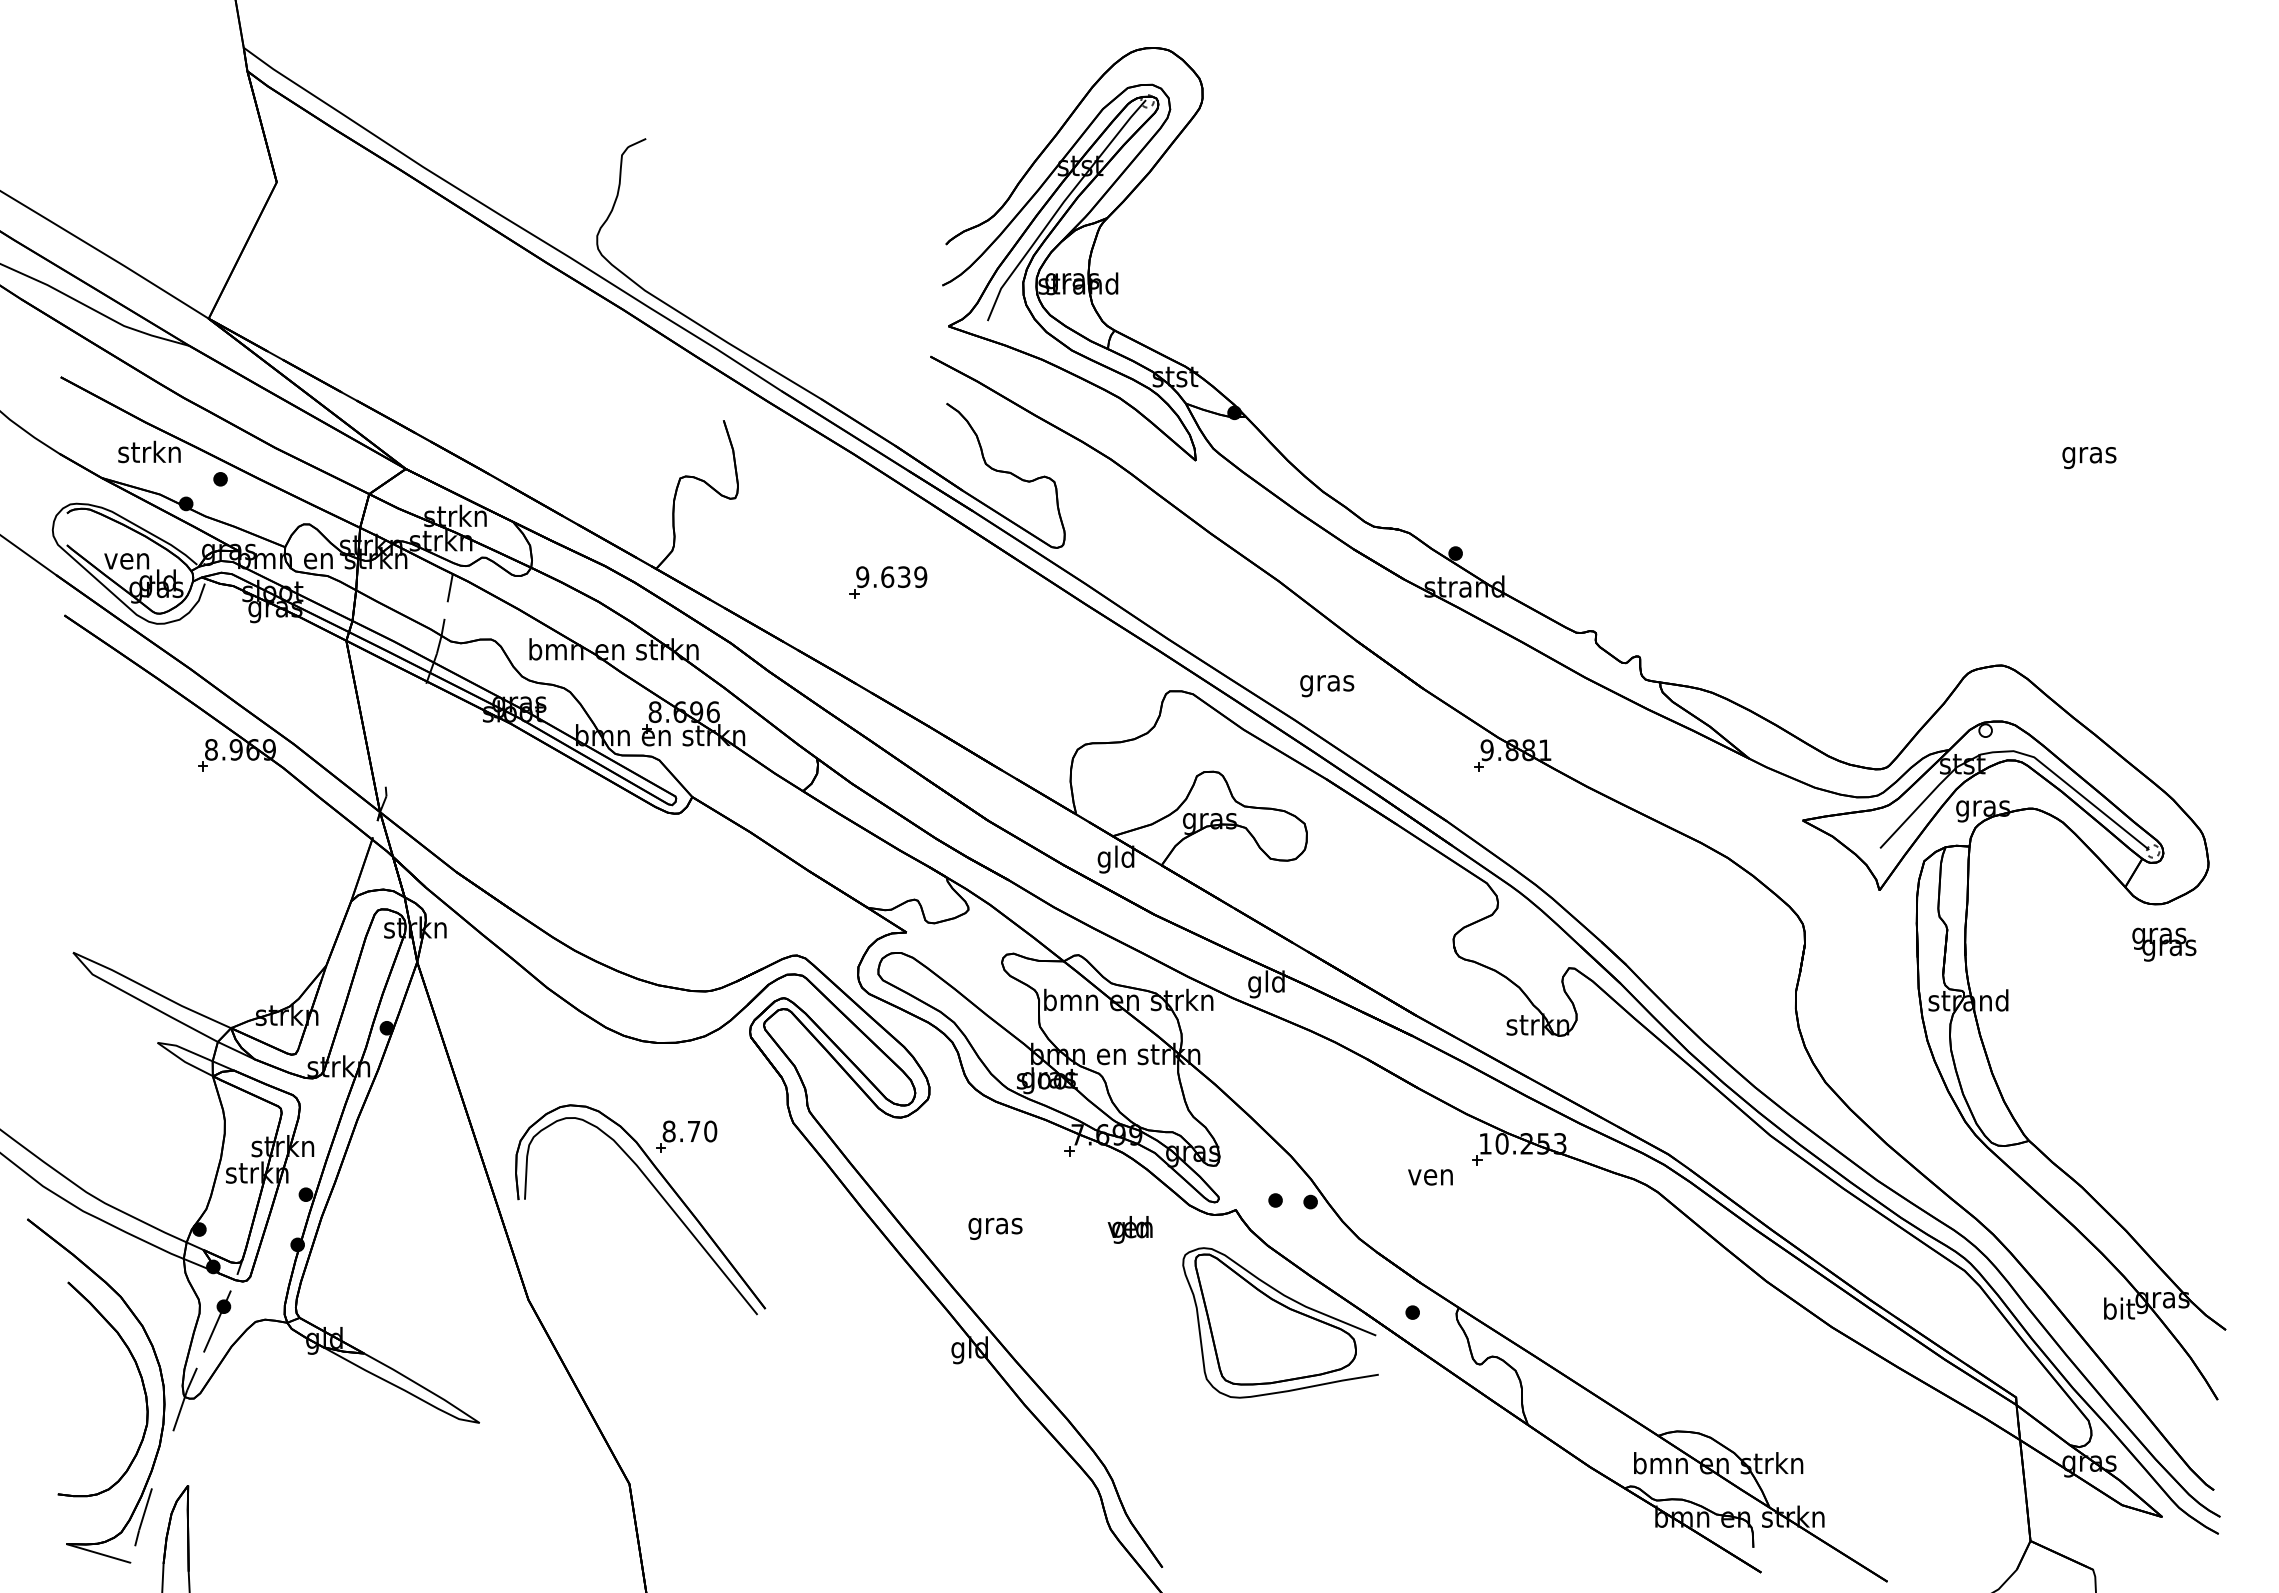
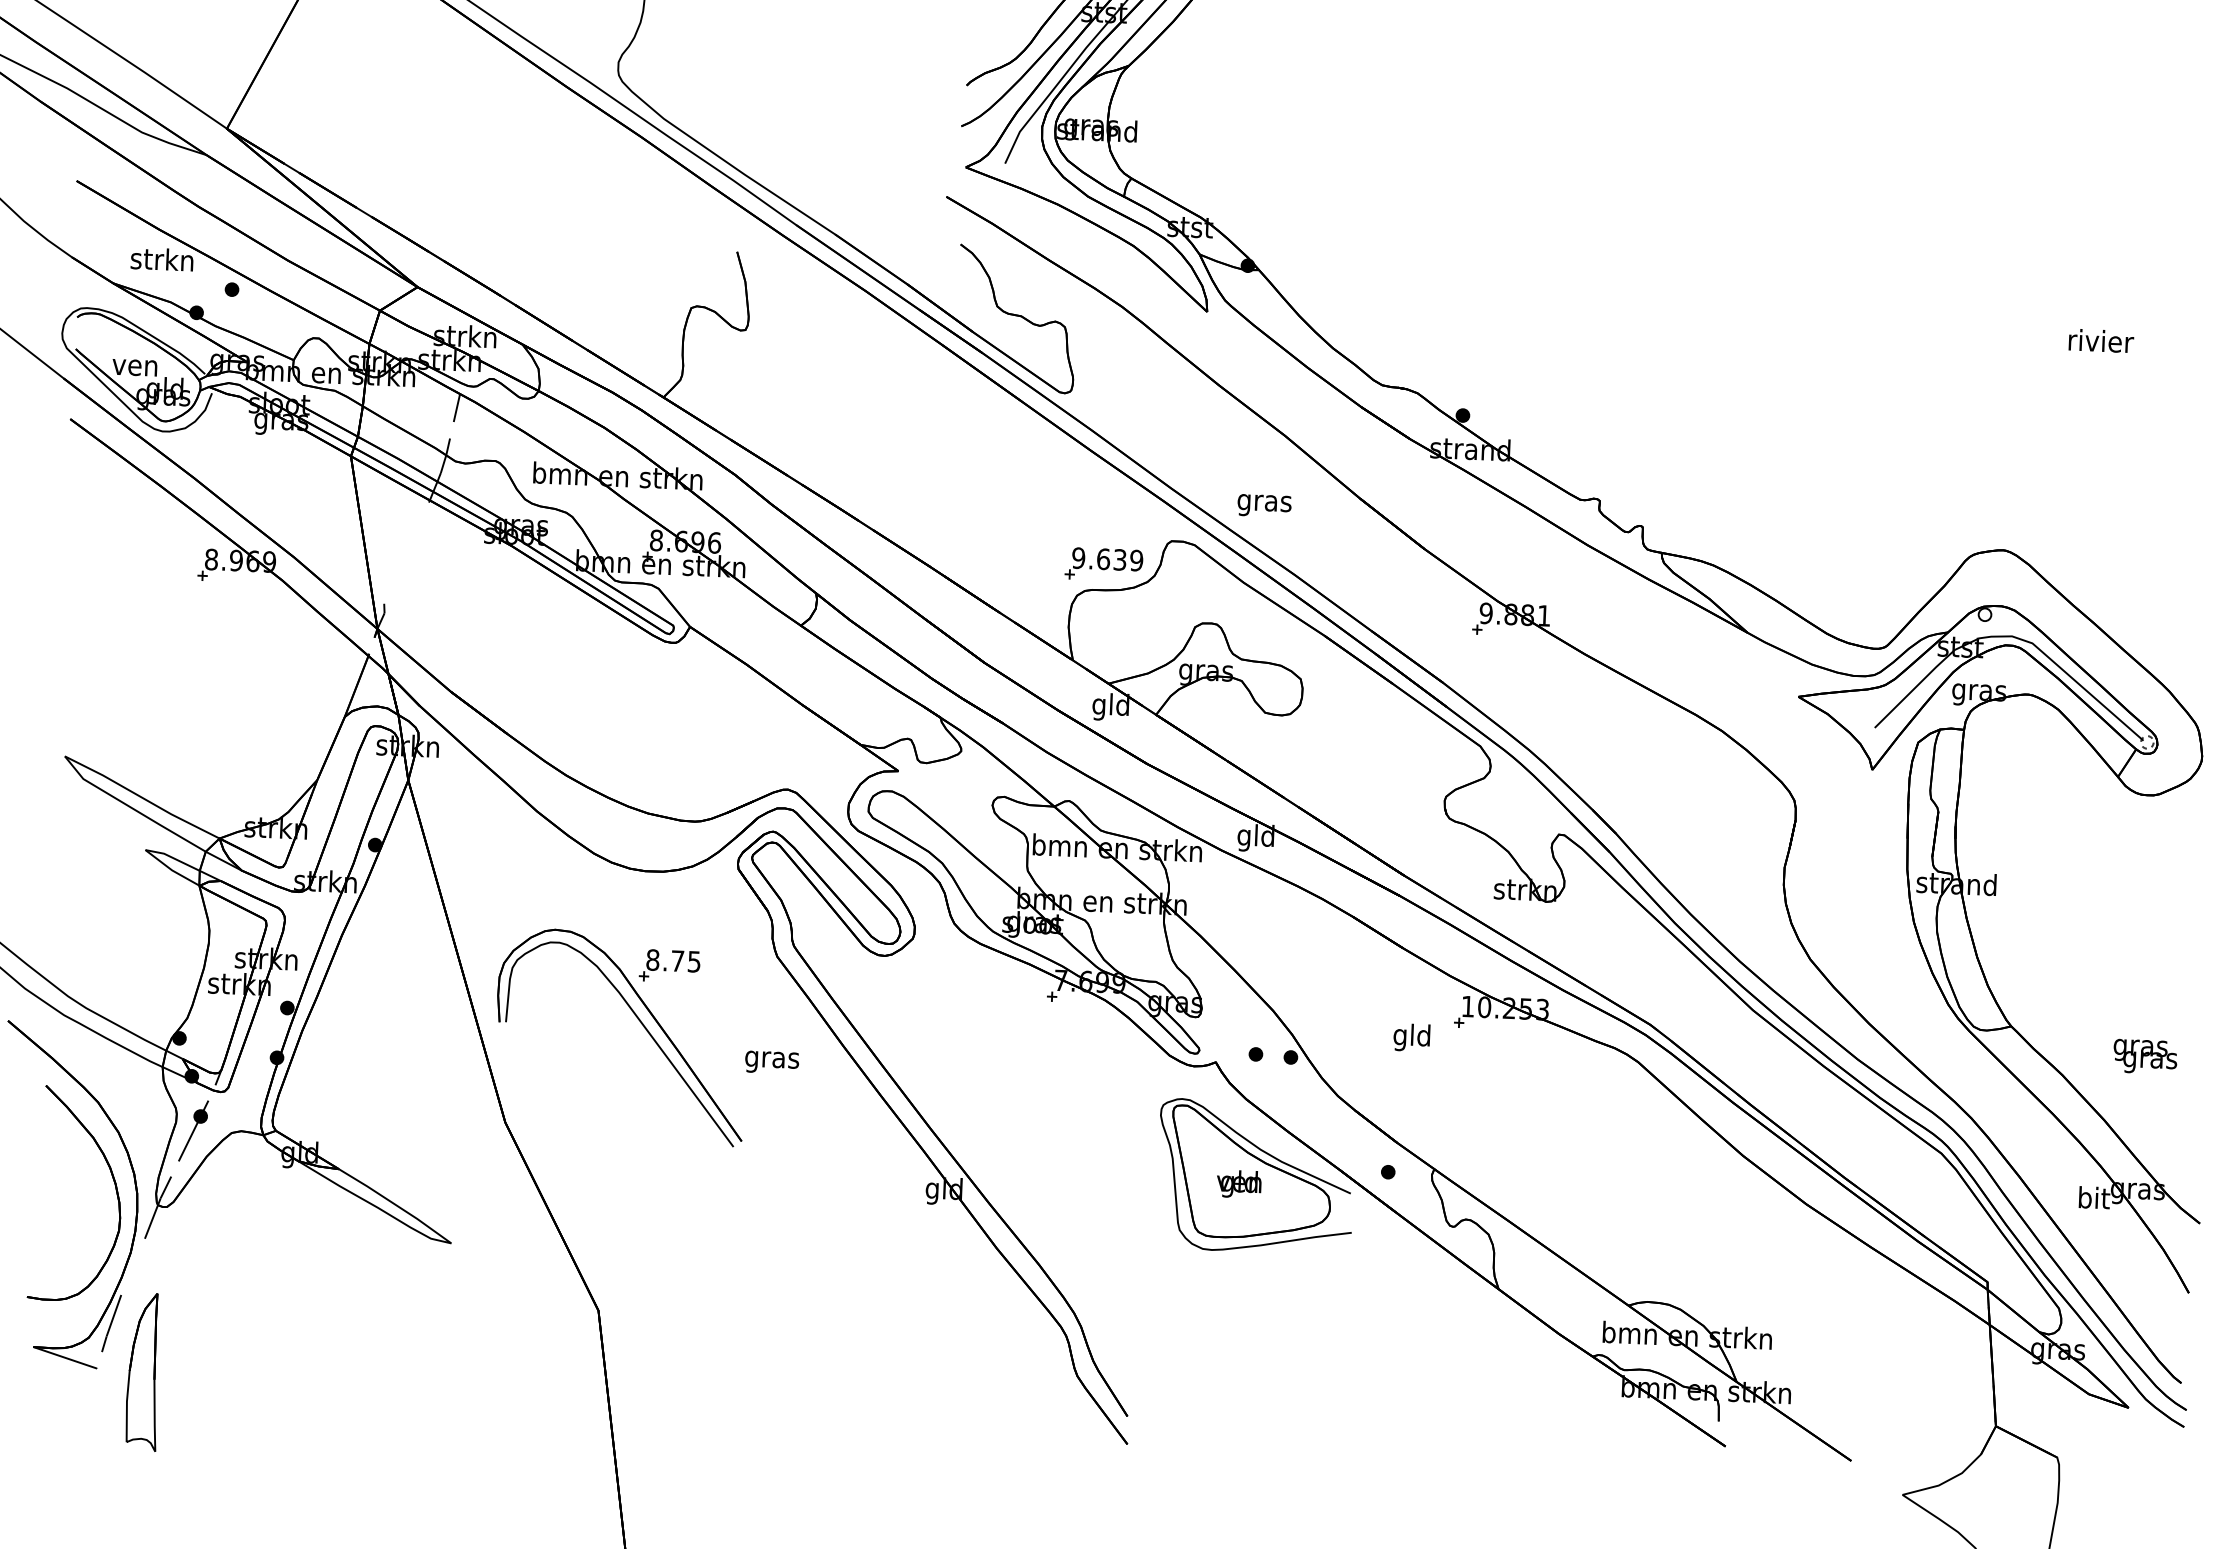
text: (2090, 455) -> (2101, 344), gras -> rivier
part: (888, 582) -> (1104, 564), moved
text: (1327, 686) -> (1264, 506), moved
text: (2164, 944) -> (2145, 1056), moved
text: (710, 1131) -> (694, 961), 8.70 -> 8.75
text: (1430, 1177) -> (1411, 1037), ven -> gld
text: (995, 1228) -> (772, 1062), moved
text: (1129, 1229) -> (1238, 1183), moved

